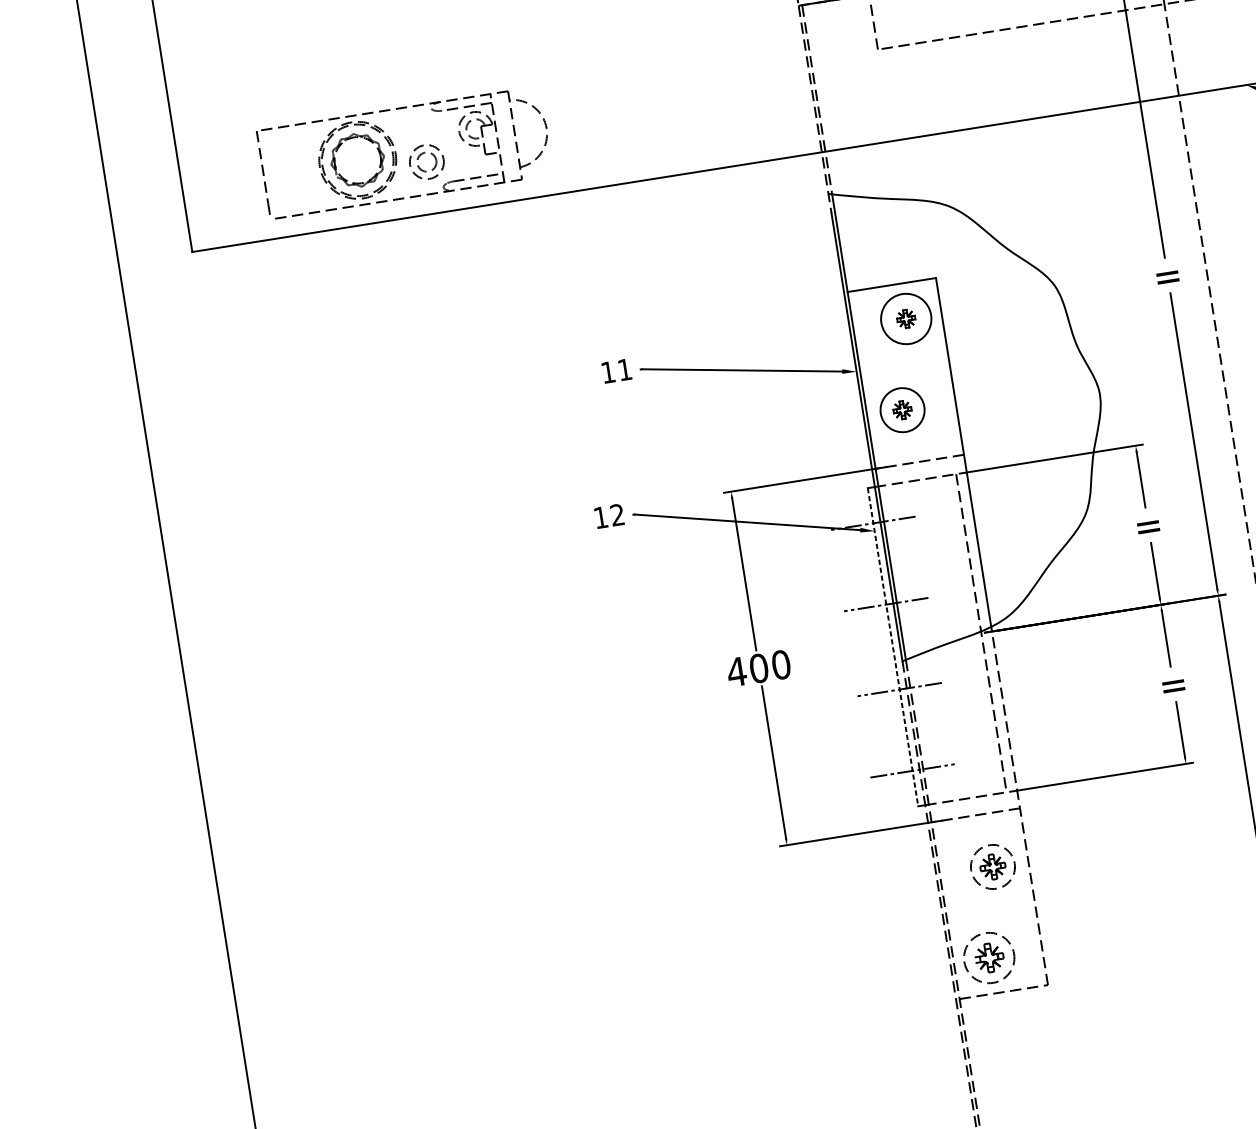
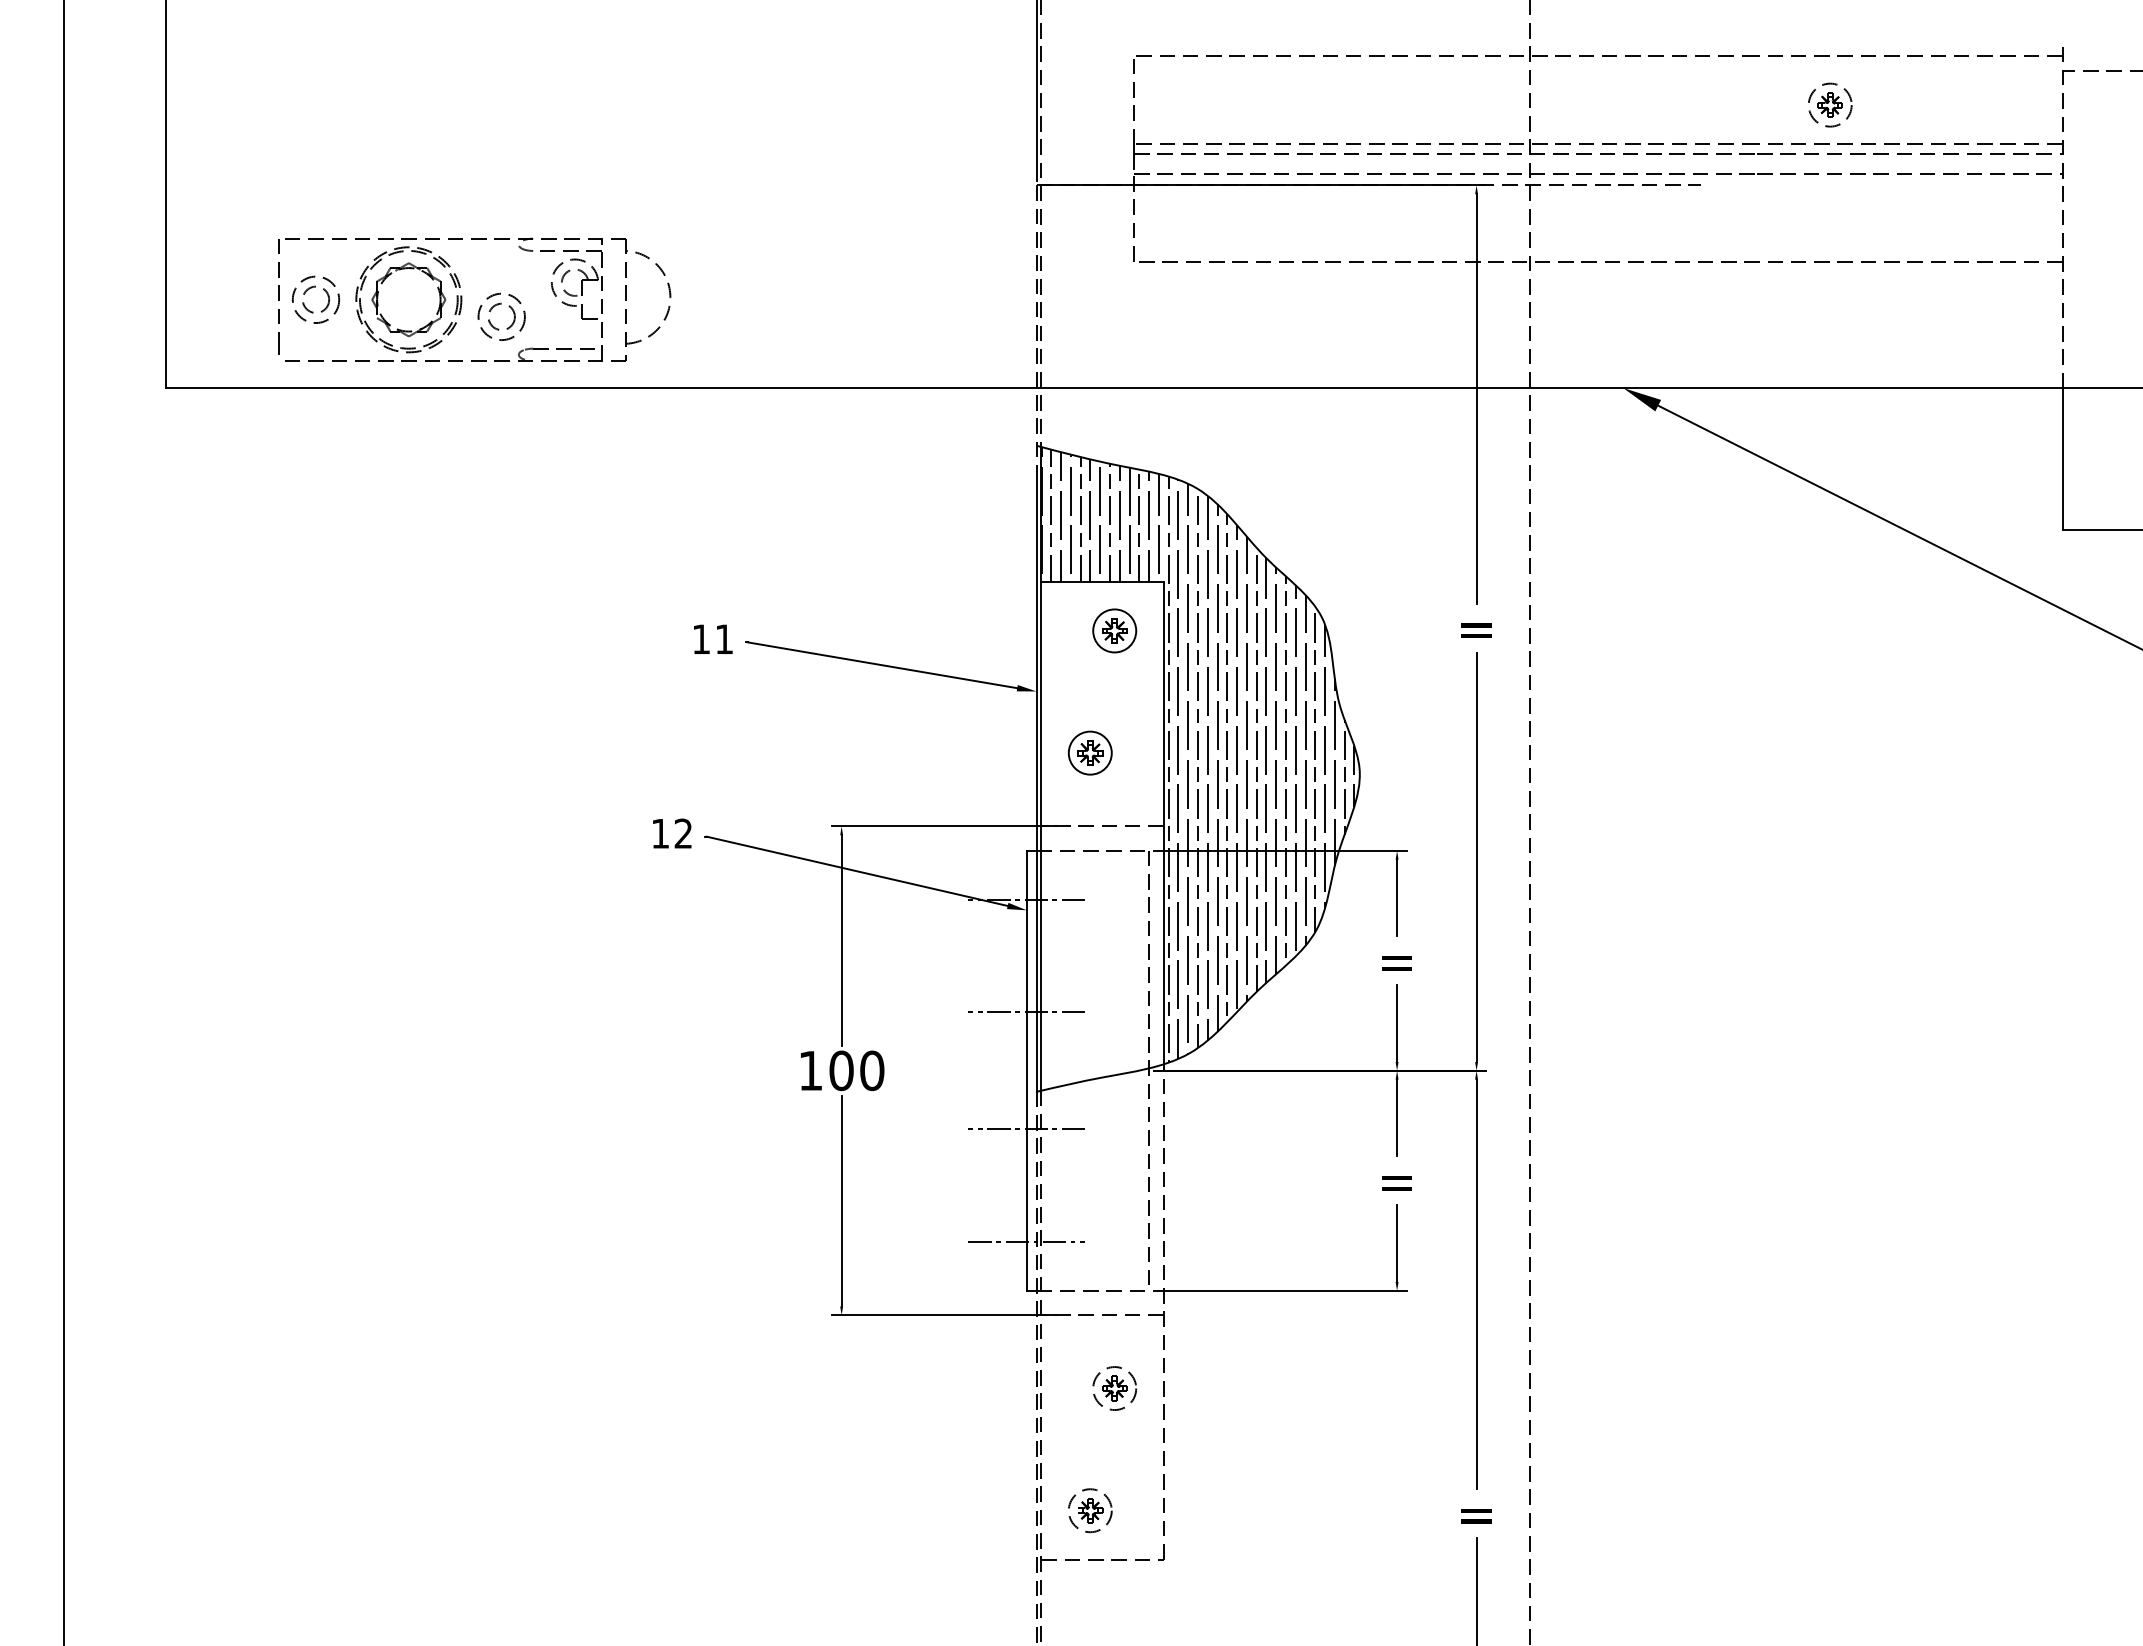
part: (283, 165) -> (307, 291), added
circle: (906, 318) -> (1114, 630), size x0.62
hatch: (980, 398) -> (1197, 754), added
circle: (901, 409) -> (1089, 752), size x0.71
line: (892, 647) -> (1026, 1070), dashed -> solid
text: (736, 671) -> (810, 1070), 400 -> 100
part: (992, 866) -> (1114, 1388), size x0.71
part: (989, 957) -> (1090, 1510), size x0.62

